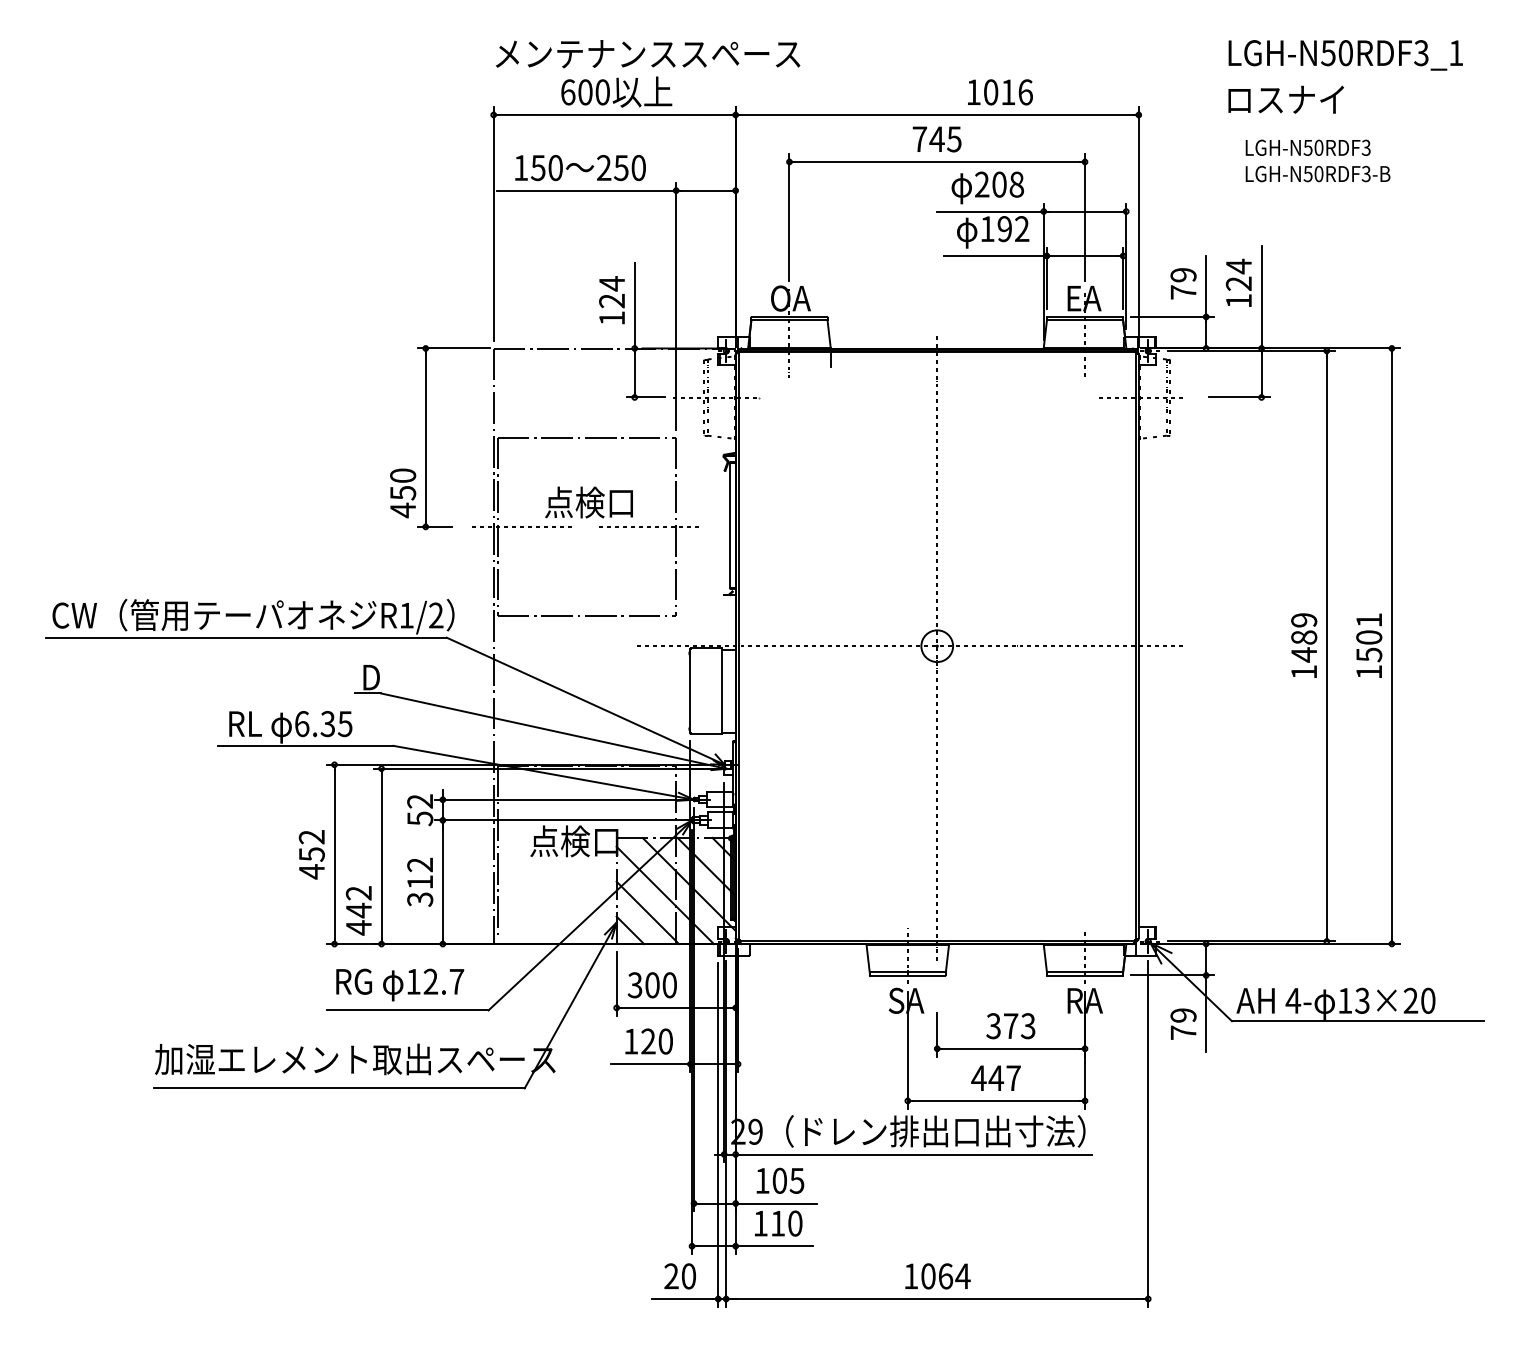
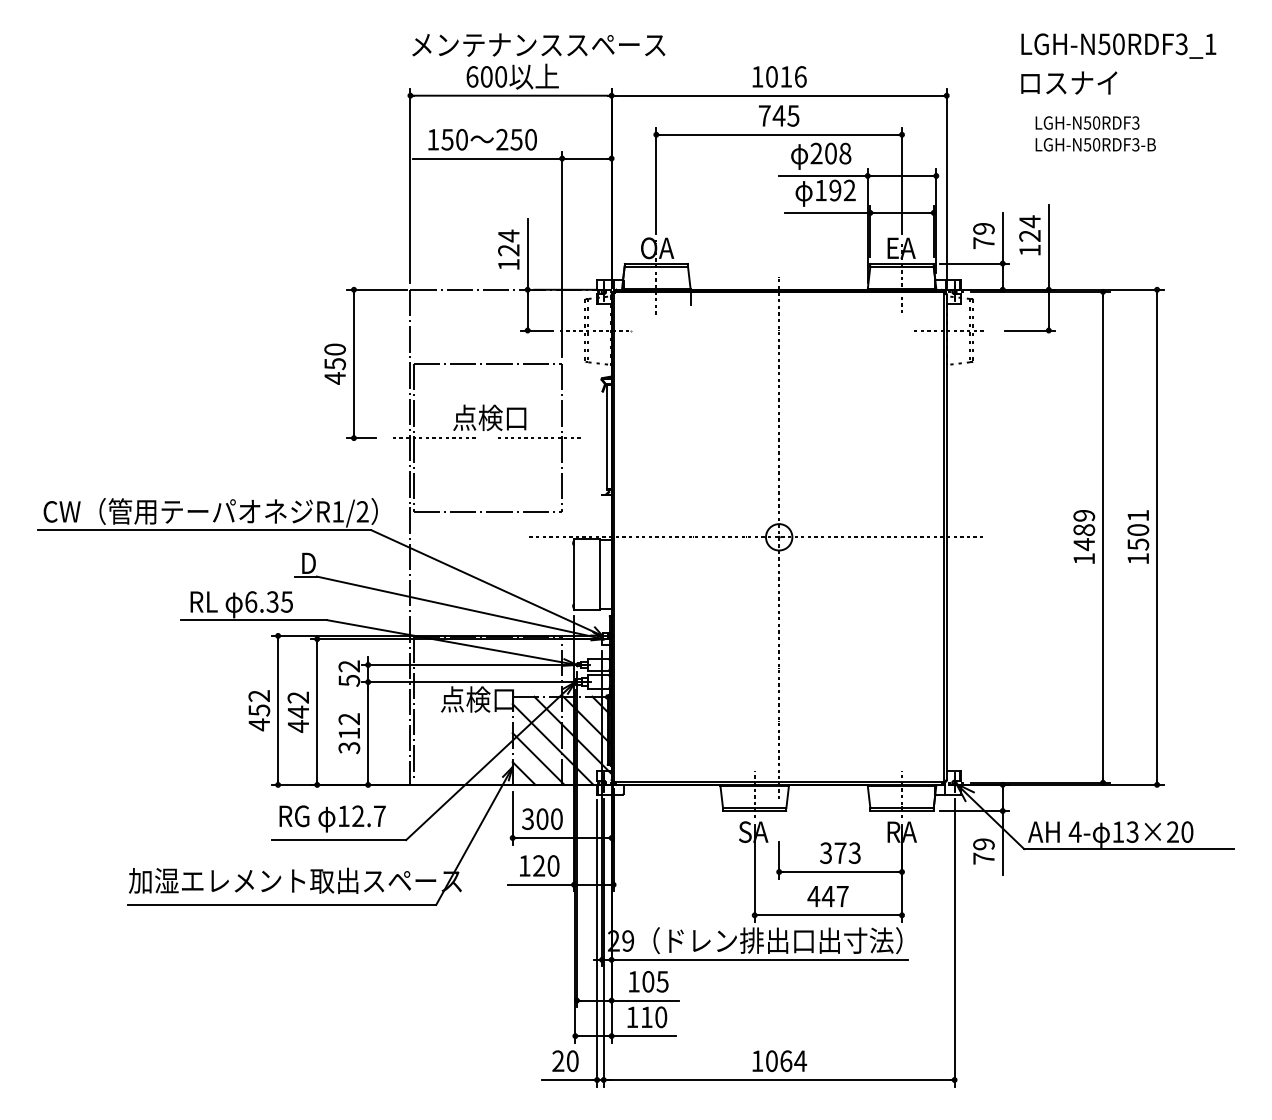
text: (1000, 91) -> (779, 76), moved
text: (402, 492) -> (334, 363), moved
text: (357, 909) -> (297, 711), moved

